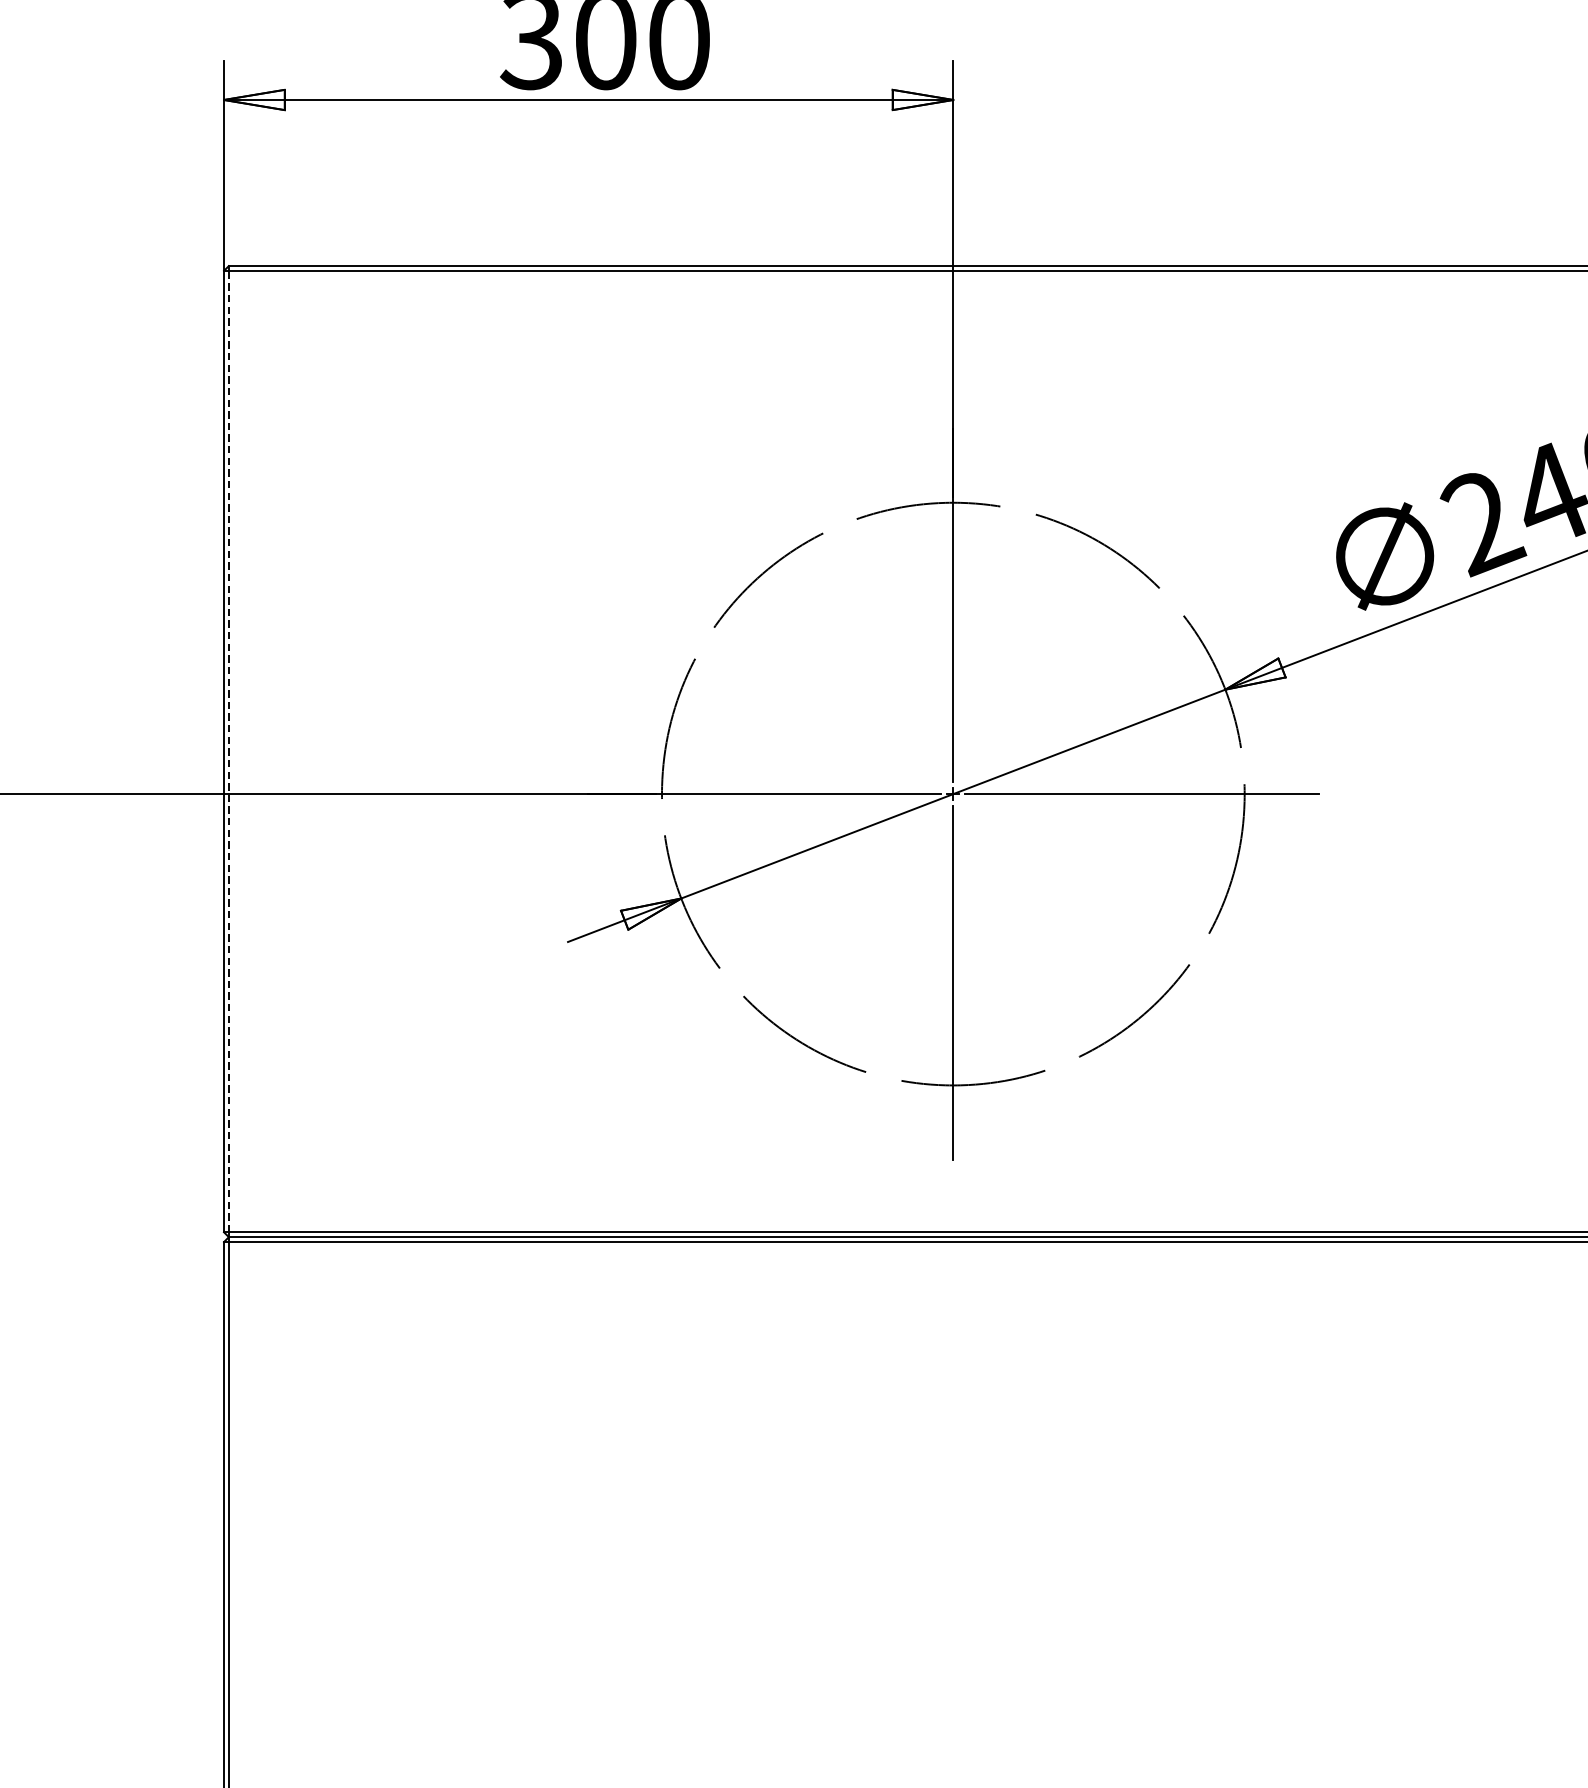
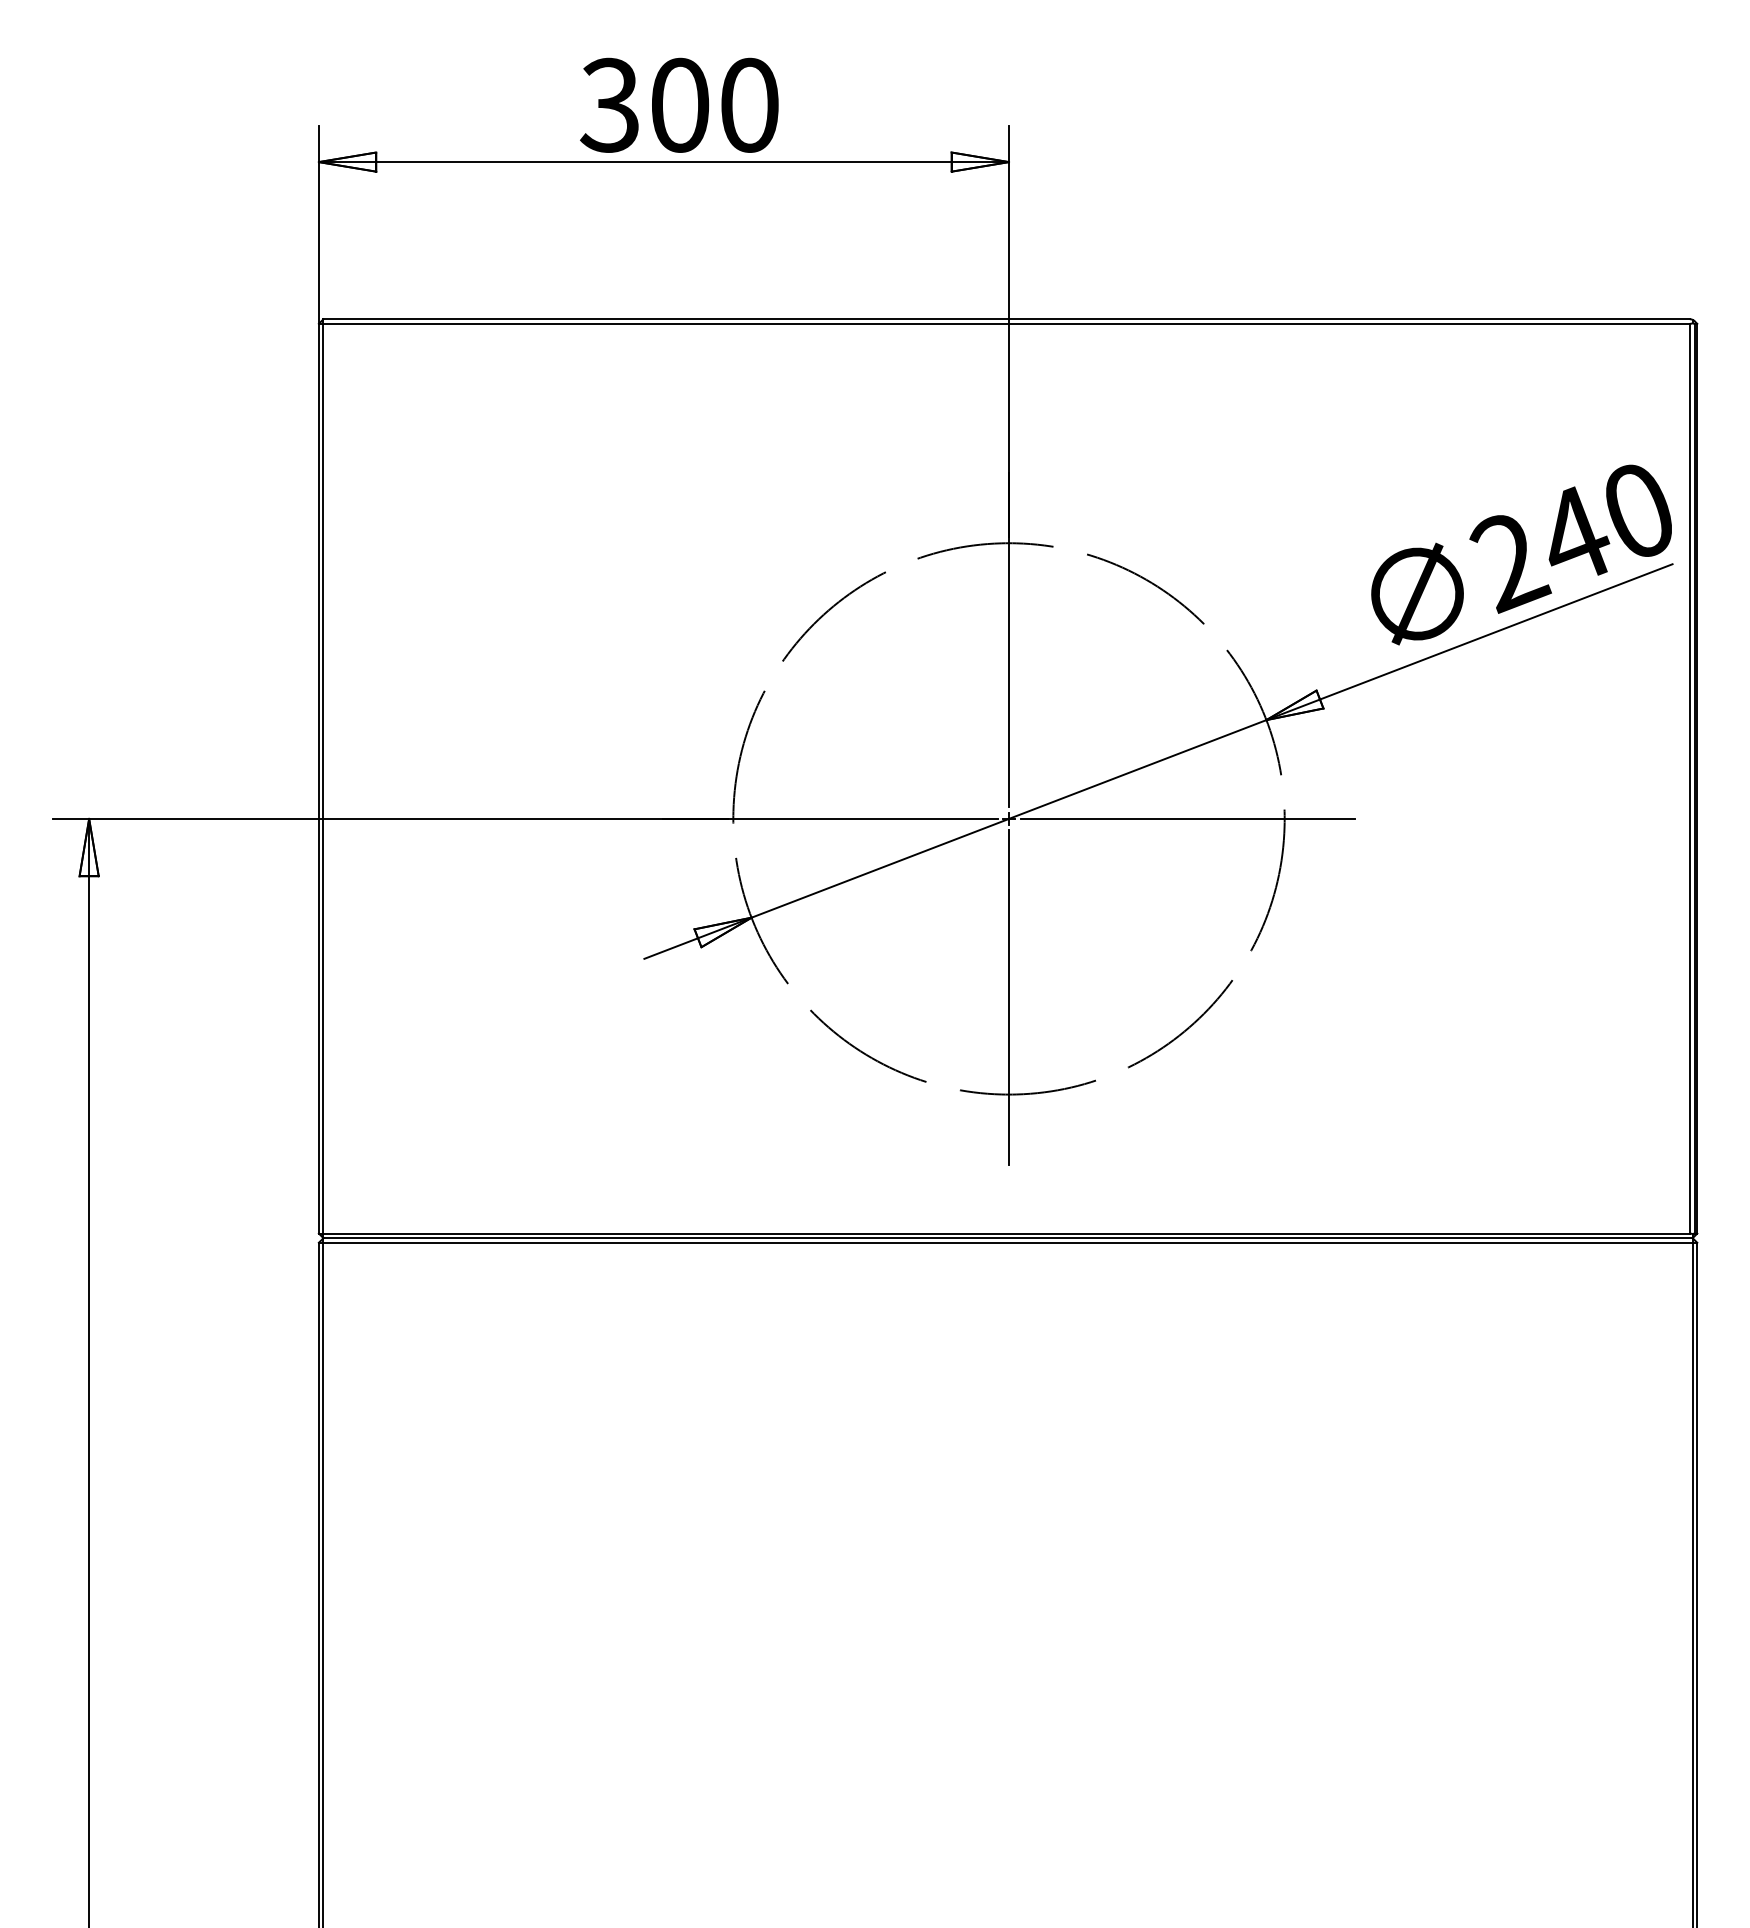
line: (228, 751) -> (323, 778), dashed -> solid

